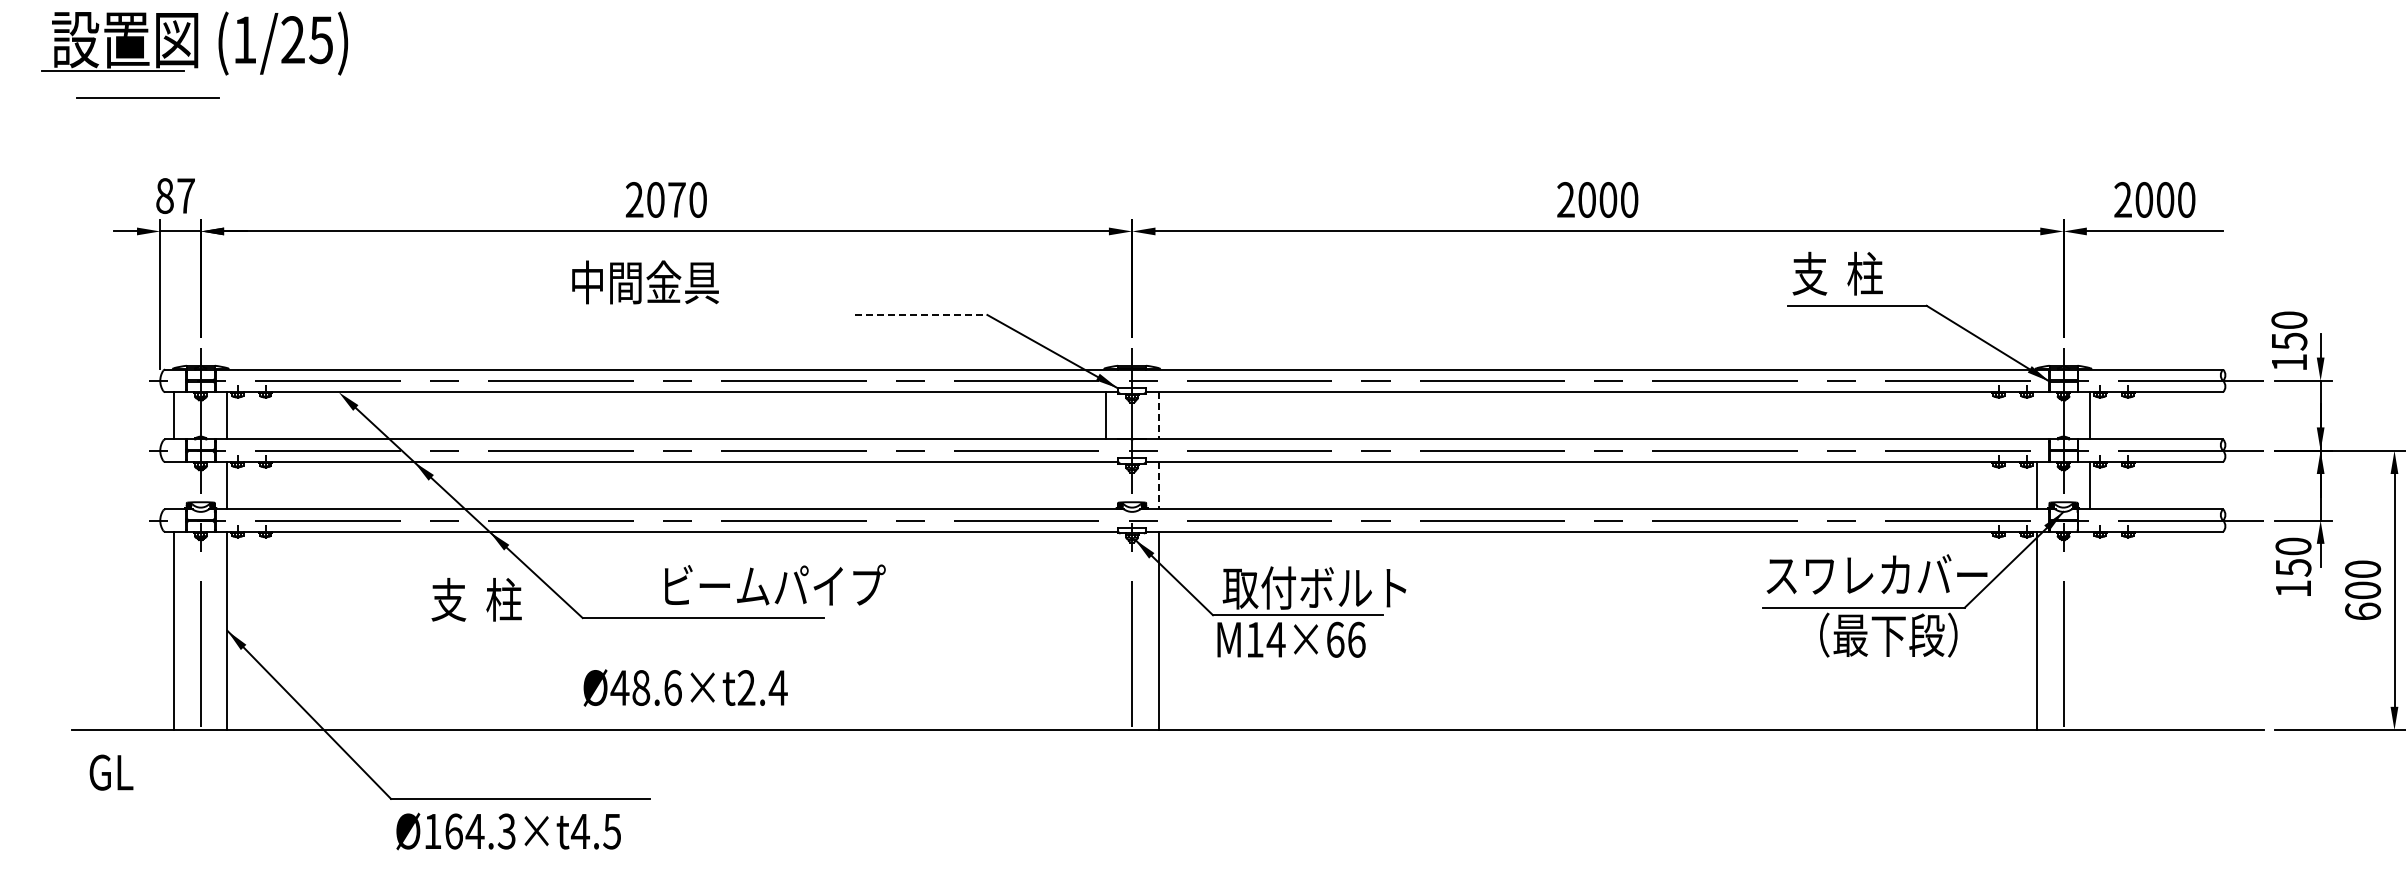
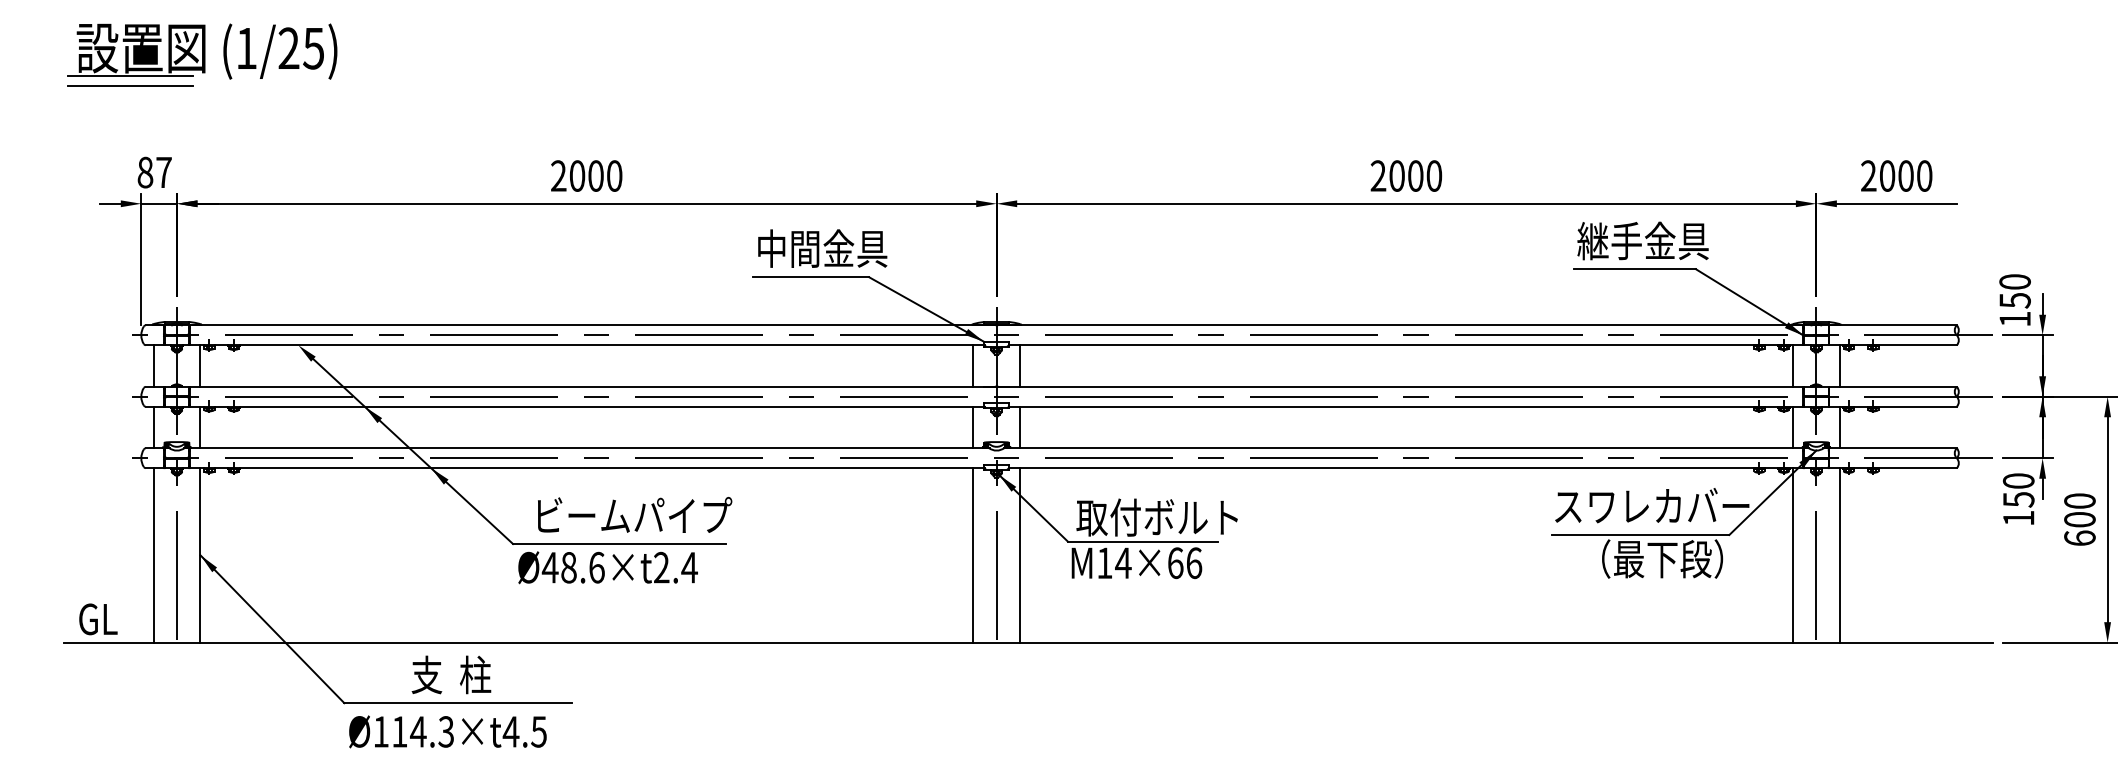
part: (194, 43) -> (202, 51), moved
text: (676, 199) -> (595, 175), 2070 -> 2000
text: (1866, 273) -> (1642, 240), 支  柱 -> 継手金具
text: (645, 282) -> (822, 248), moved
line: (921, 314) -> (811, 276), dashed -> solid
line: (1158, 415) -> (1019, 365), dashed -> solid
line: (2036, 415) -> (1792, 365), added
line: (174, 485) -> (153, 427), added
line: (1105, 485) -> (973, 427), added
line: (1158, 485) -> (1019, 427), dashed -> solid
text: (775, 584) -> (635, 514), moved
text: (476, 599) -> (451, 674), moved
line: (1105, 630) -> (973, 554), added
line: (2090, 630) -> (1840, 554), added
text: (685, 687) -> (607, 567), moved
text: (111, 772) -> (98, 619), moved
text: (453, 831) -> (399, 731), Ø164.3×t4.5 -> Ø114.3×t4.5

